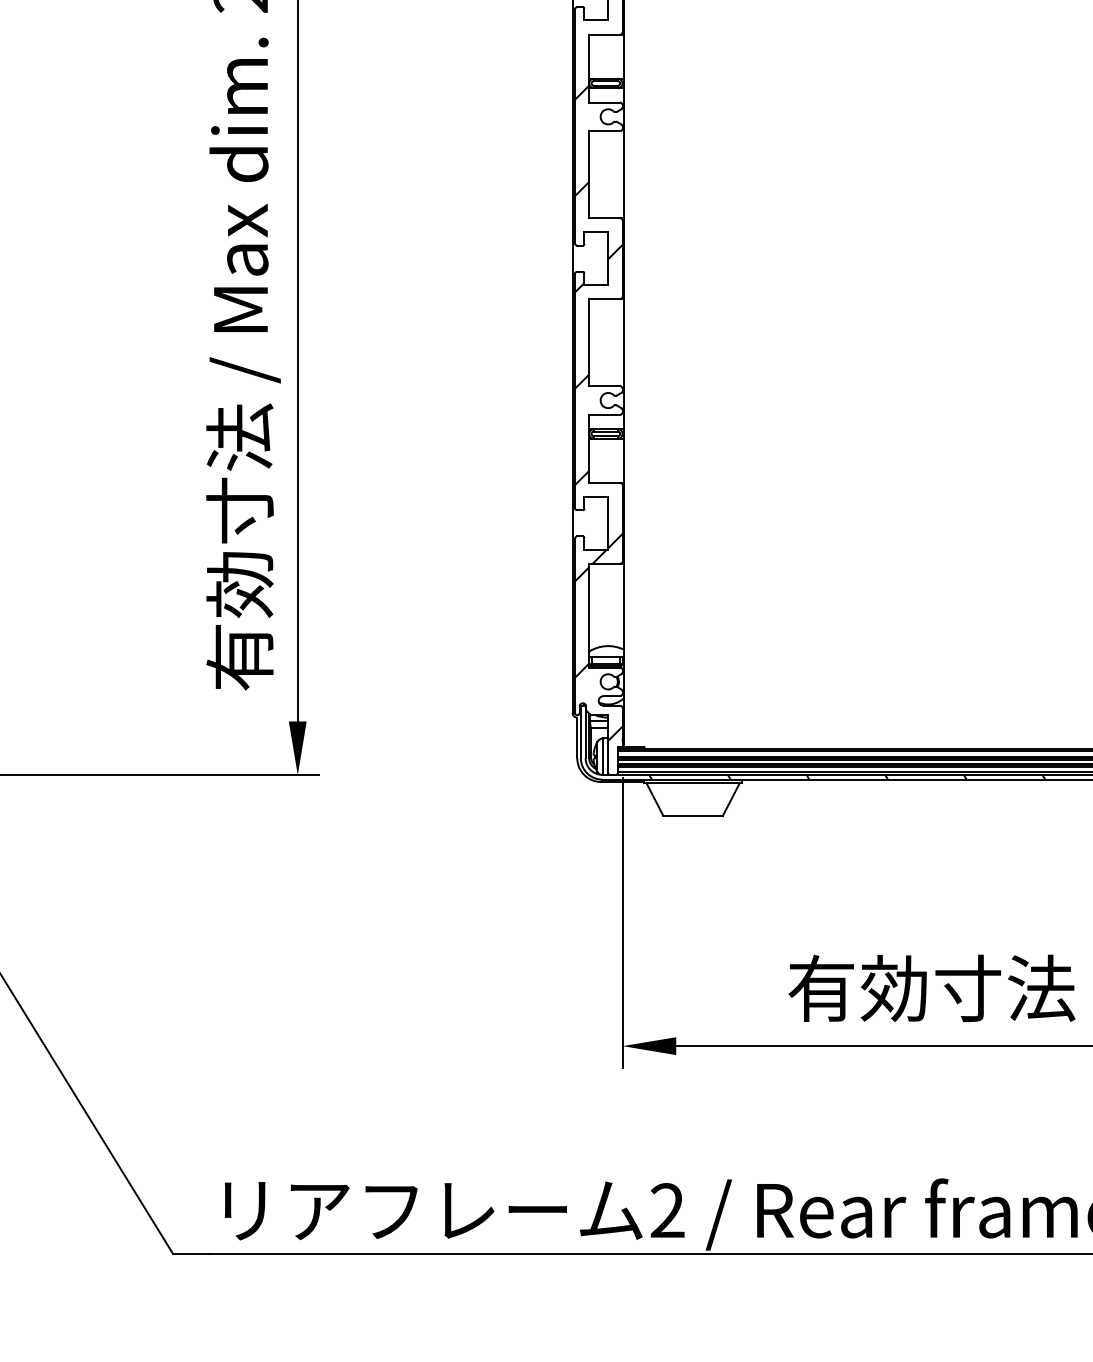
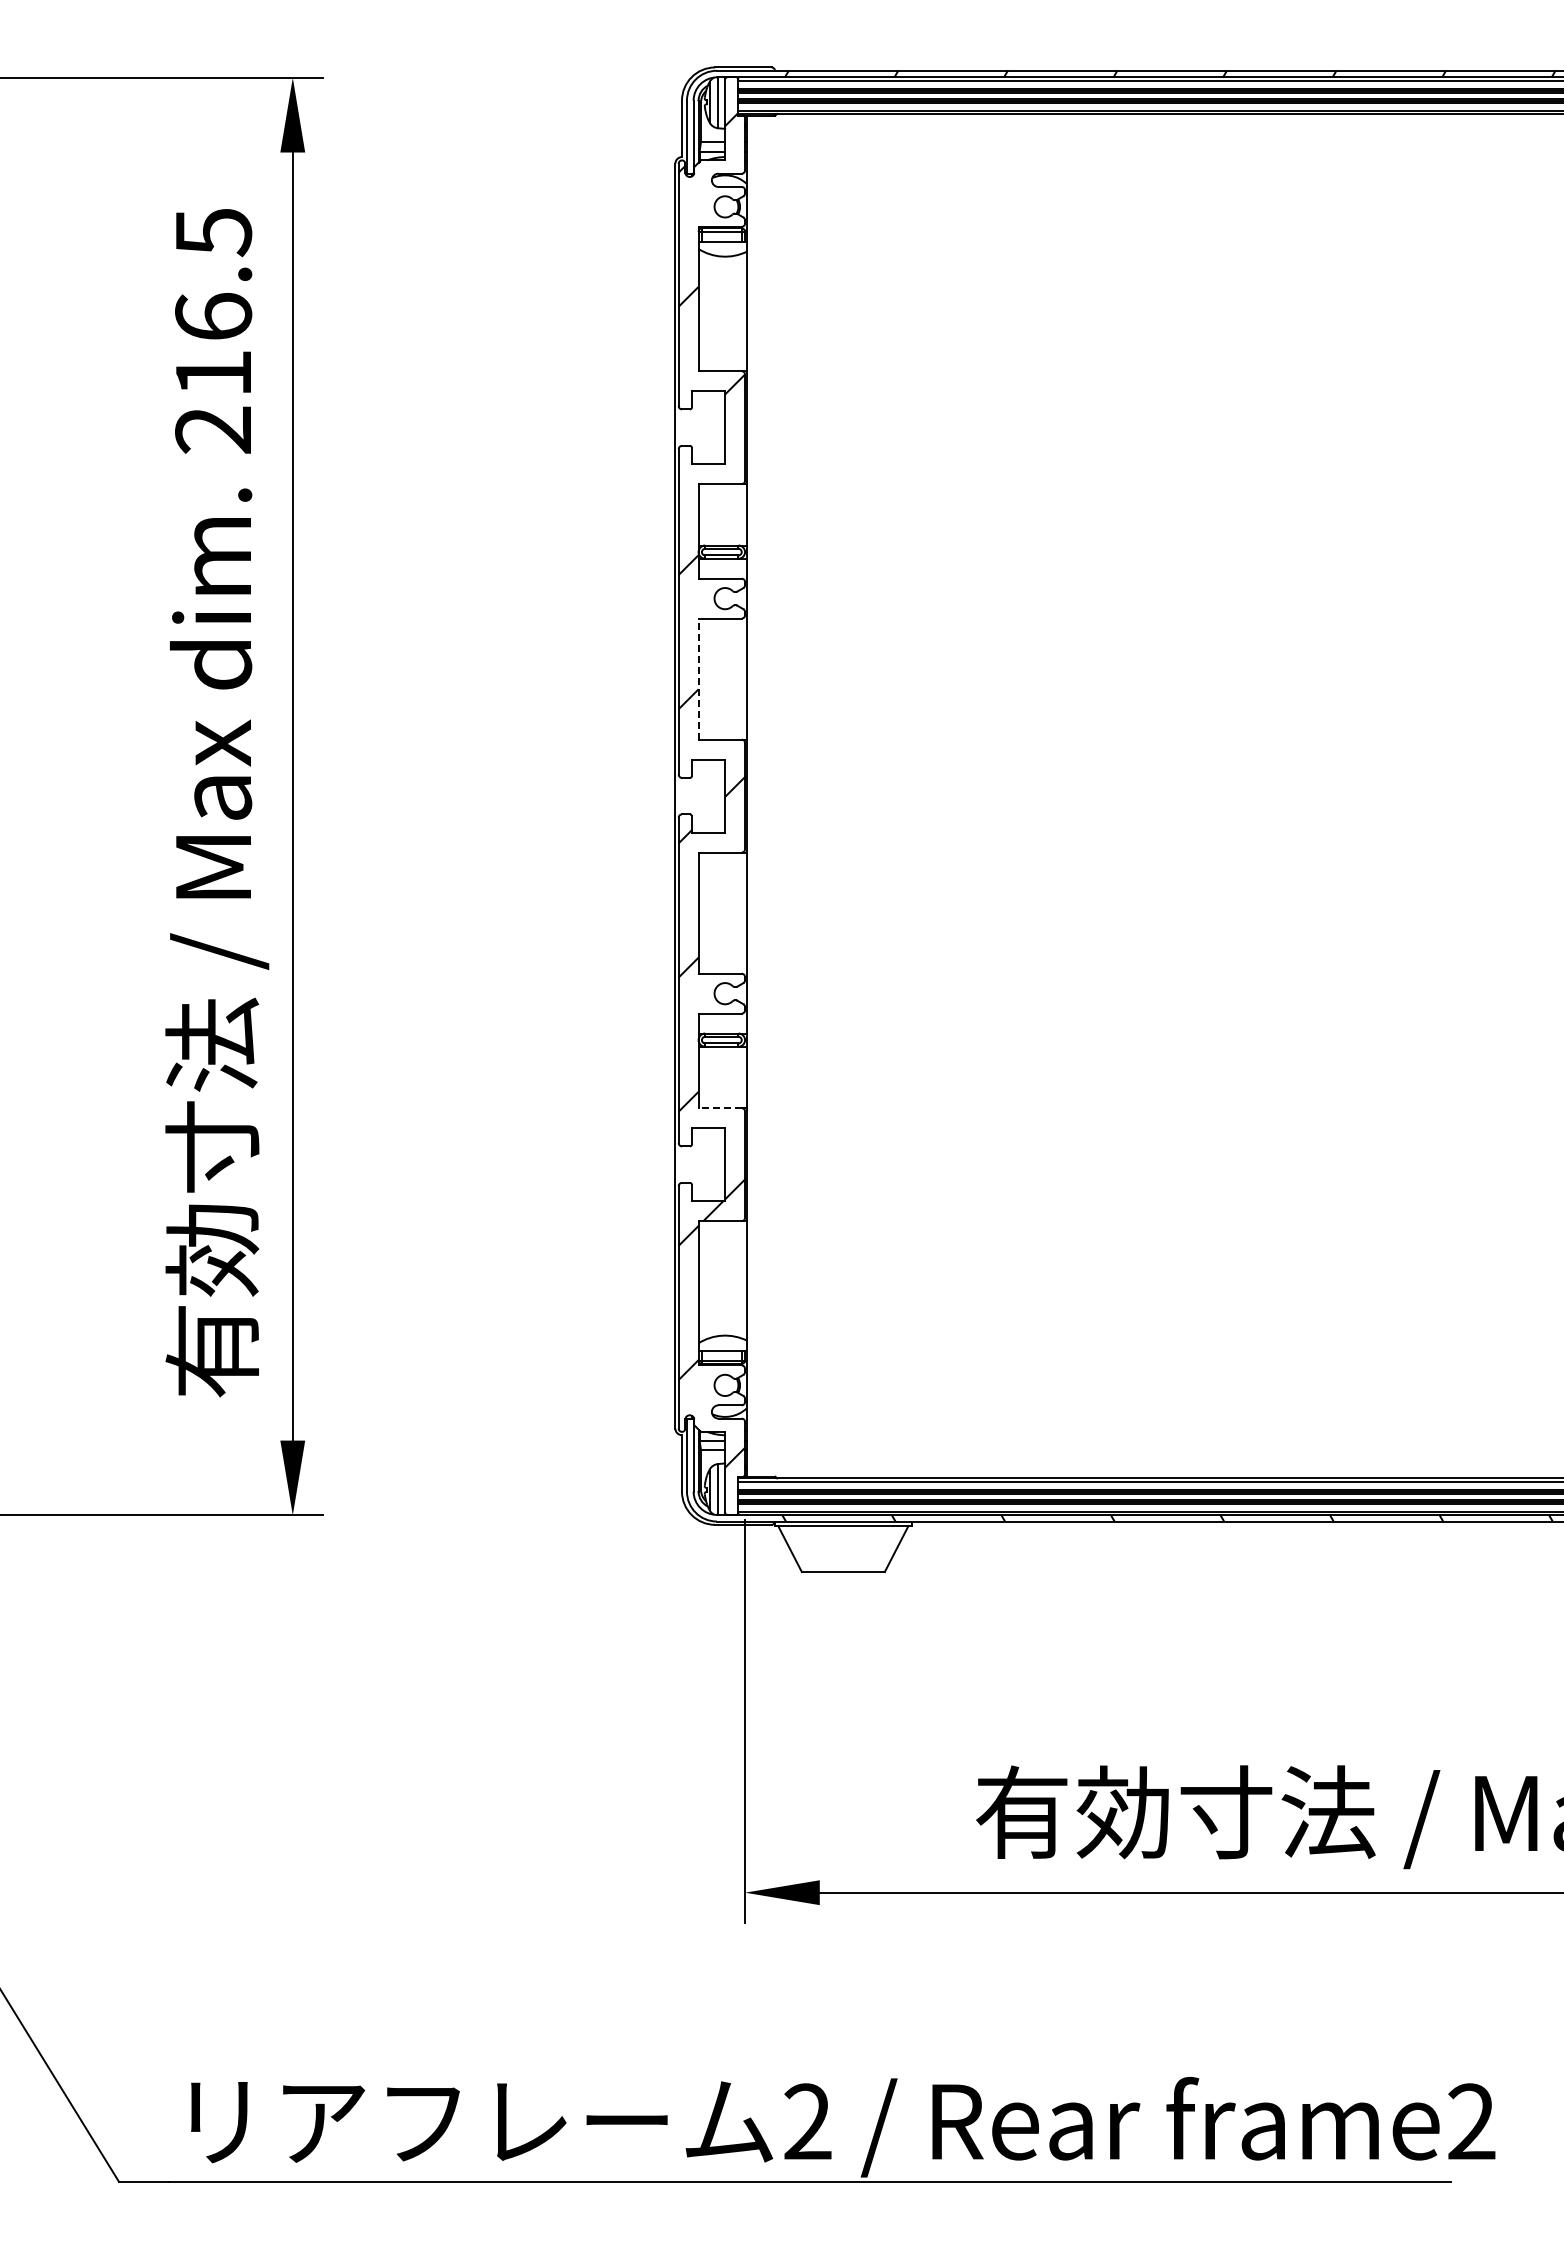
line: (589, 174) -> (698, 679), solid -> dashed
line: (604, 483) -> (720, 1108), solid -> dashed

